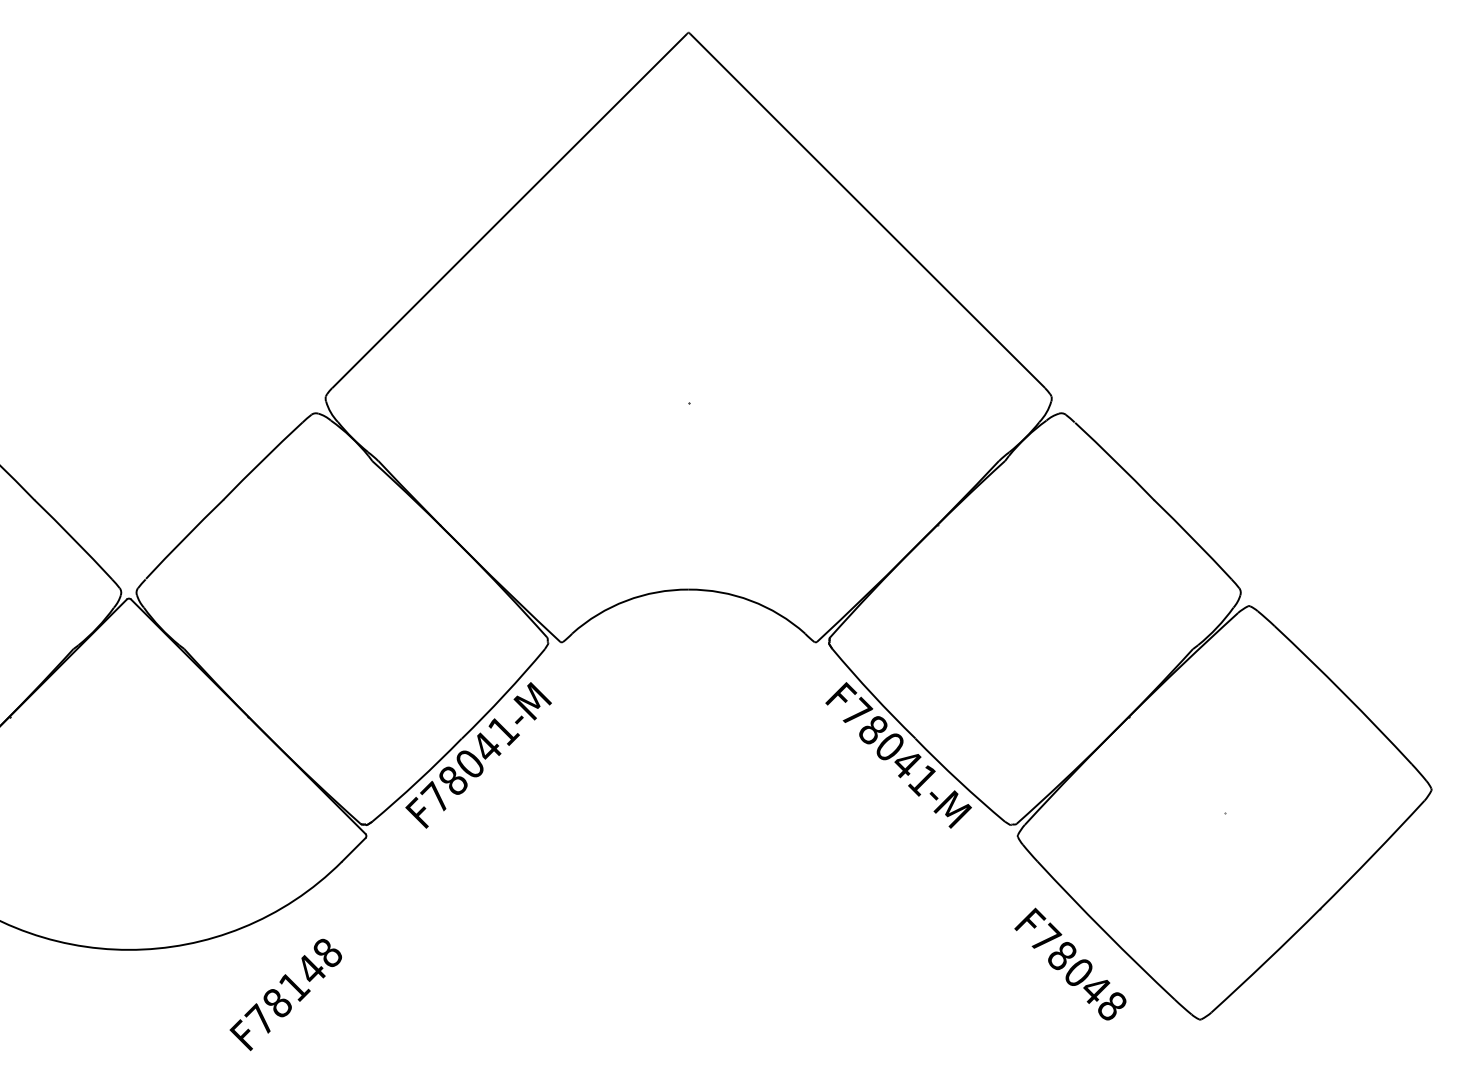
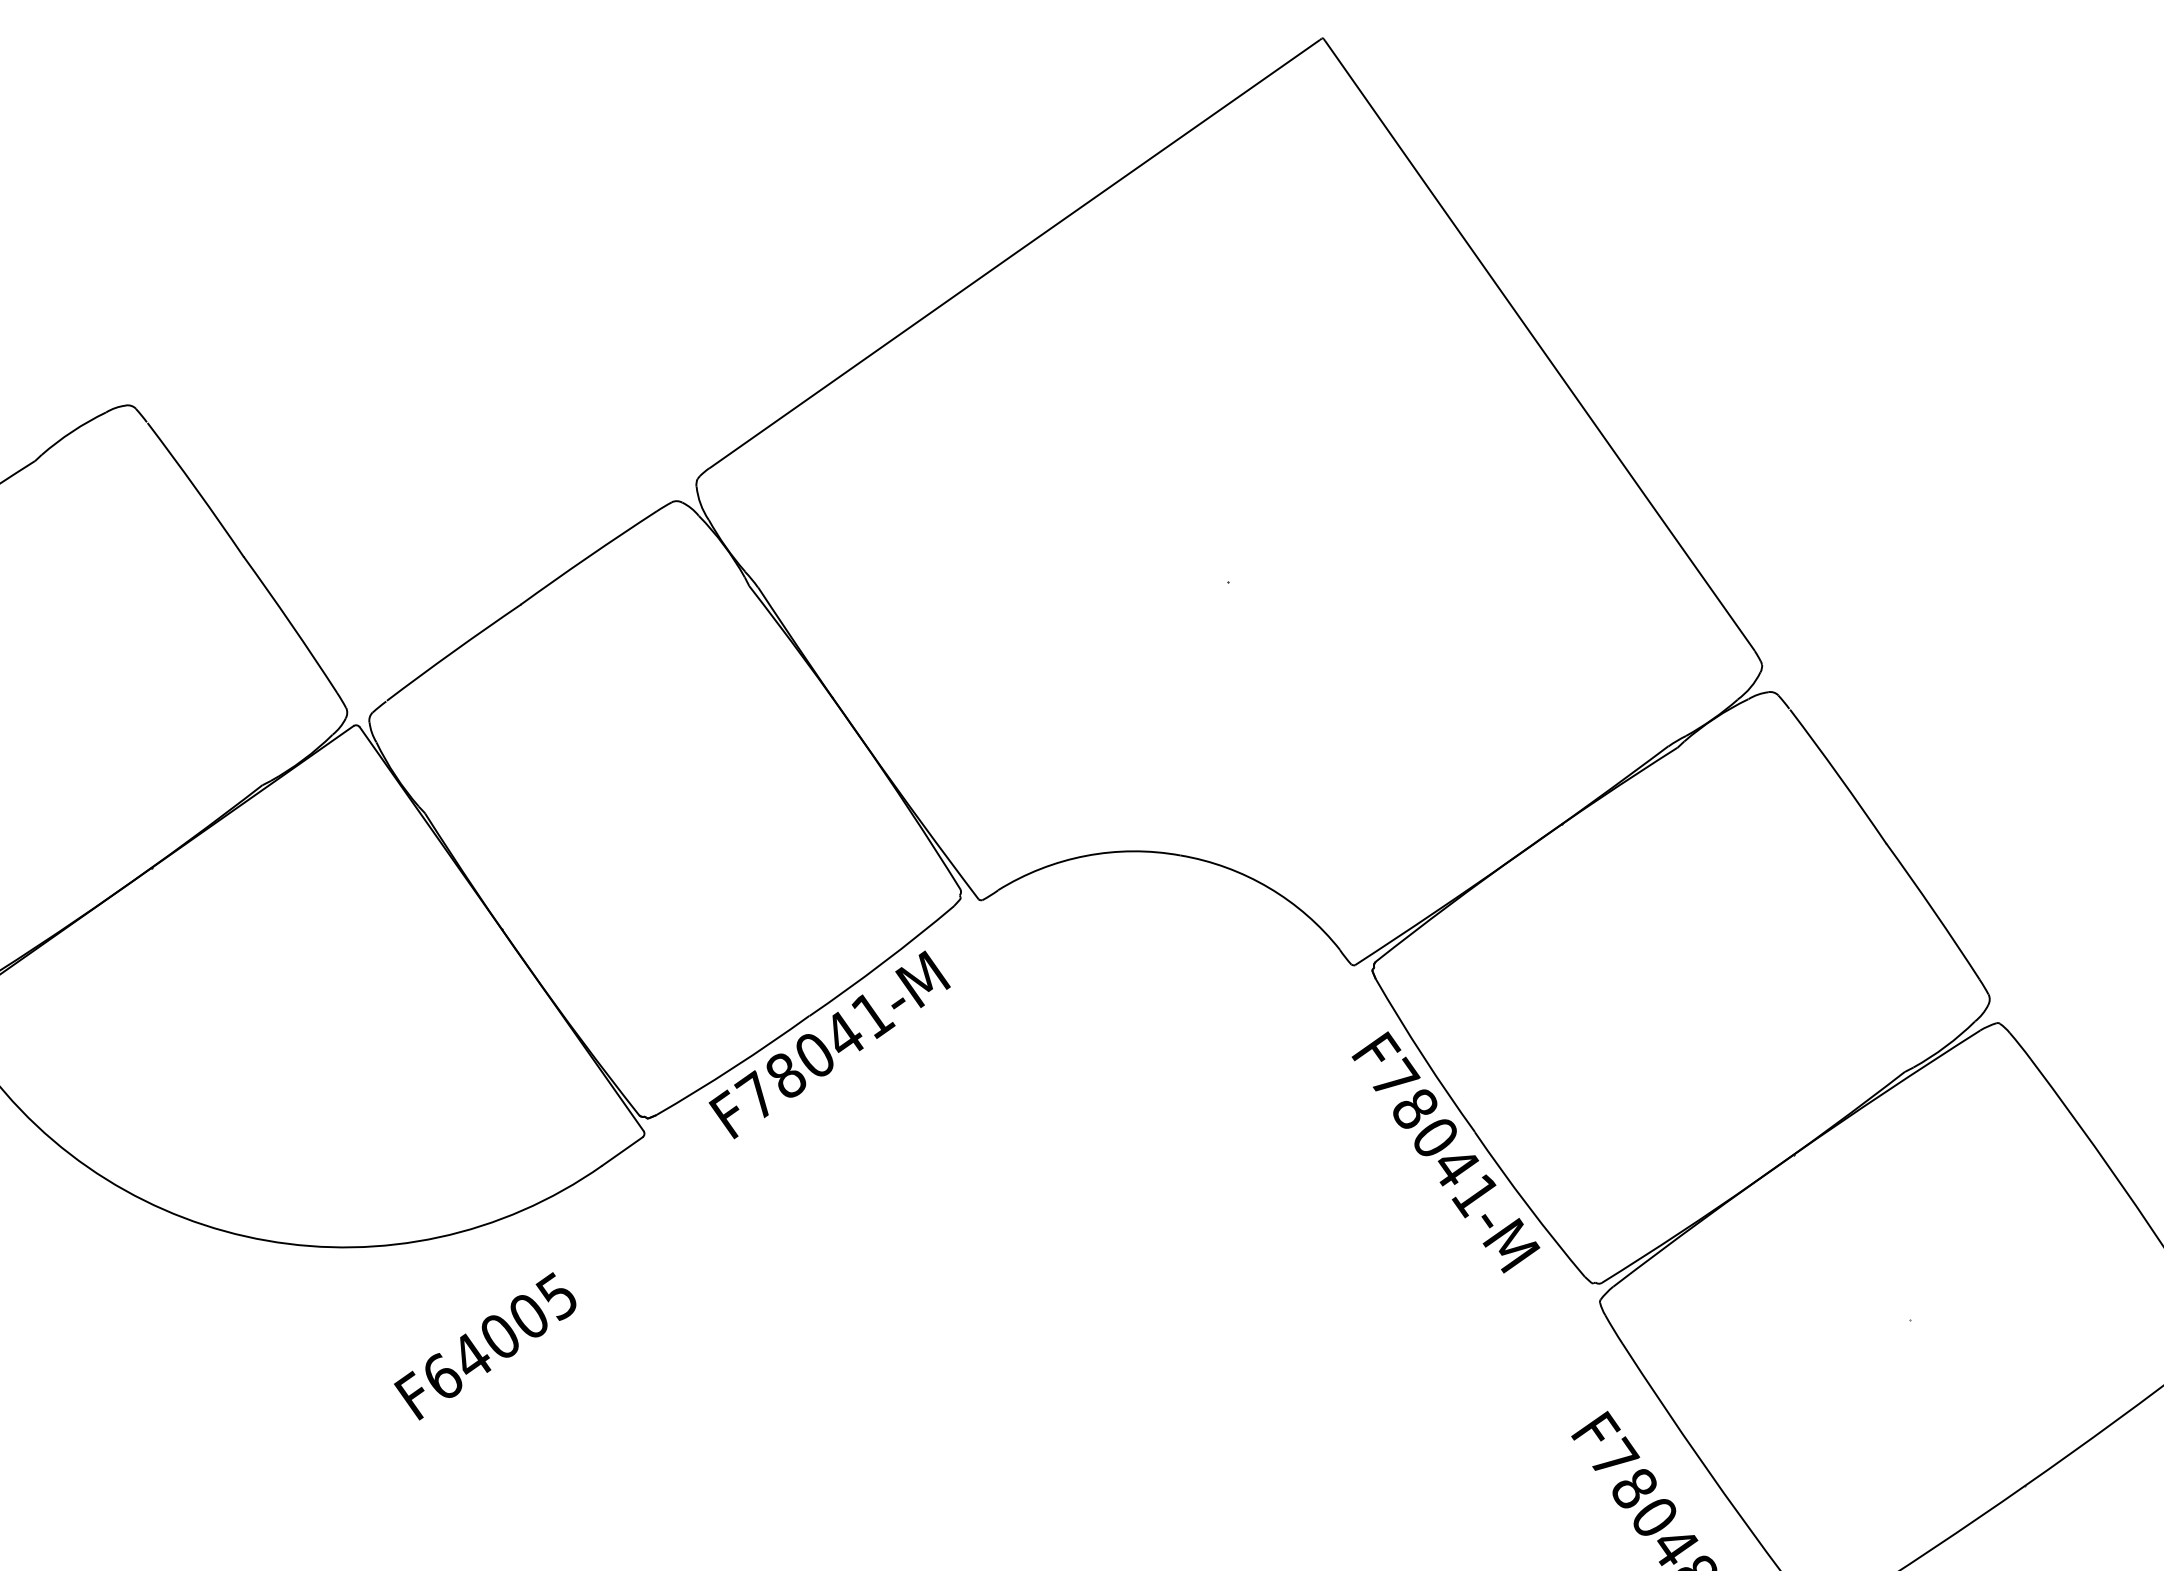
text: (293, 985) -> (499, 1335), F78148 -> F64005

